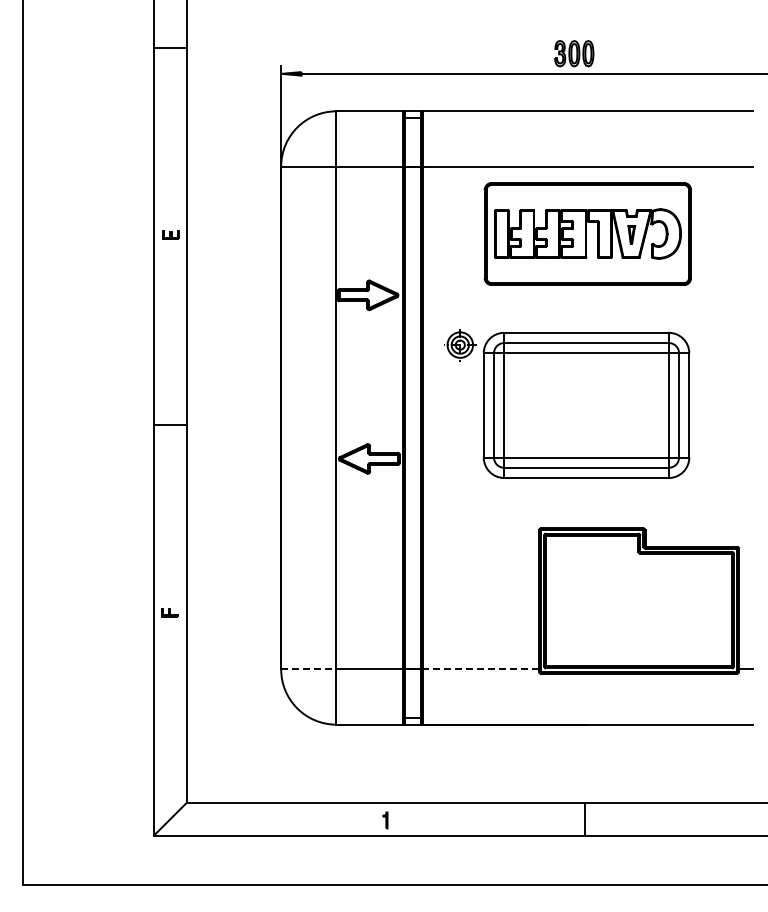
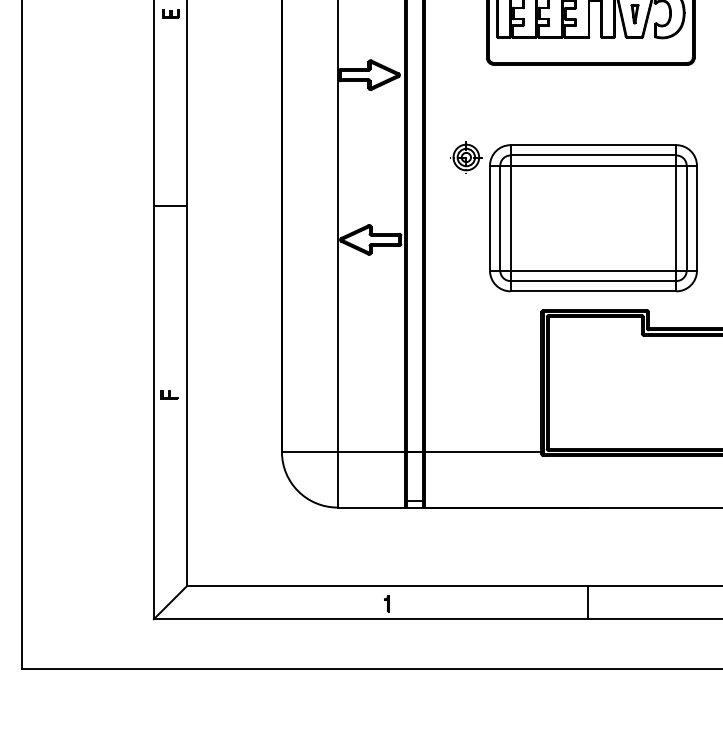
part: (567, 403) -> (574, 216), moved
line: (308, 669) -> (309, 451), dashed -> solid
line: (481, 669) -> (483, 451), dashed -> solid

